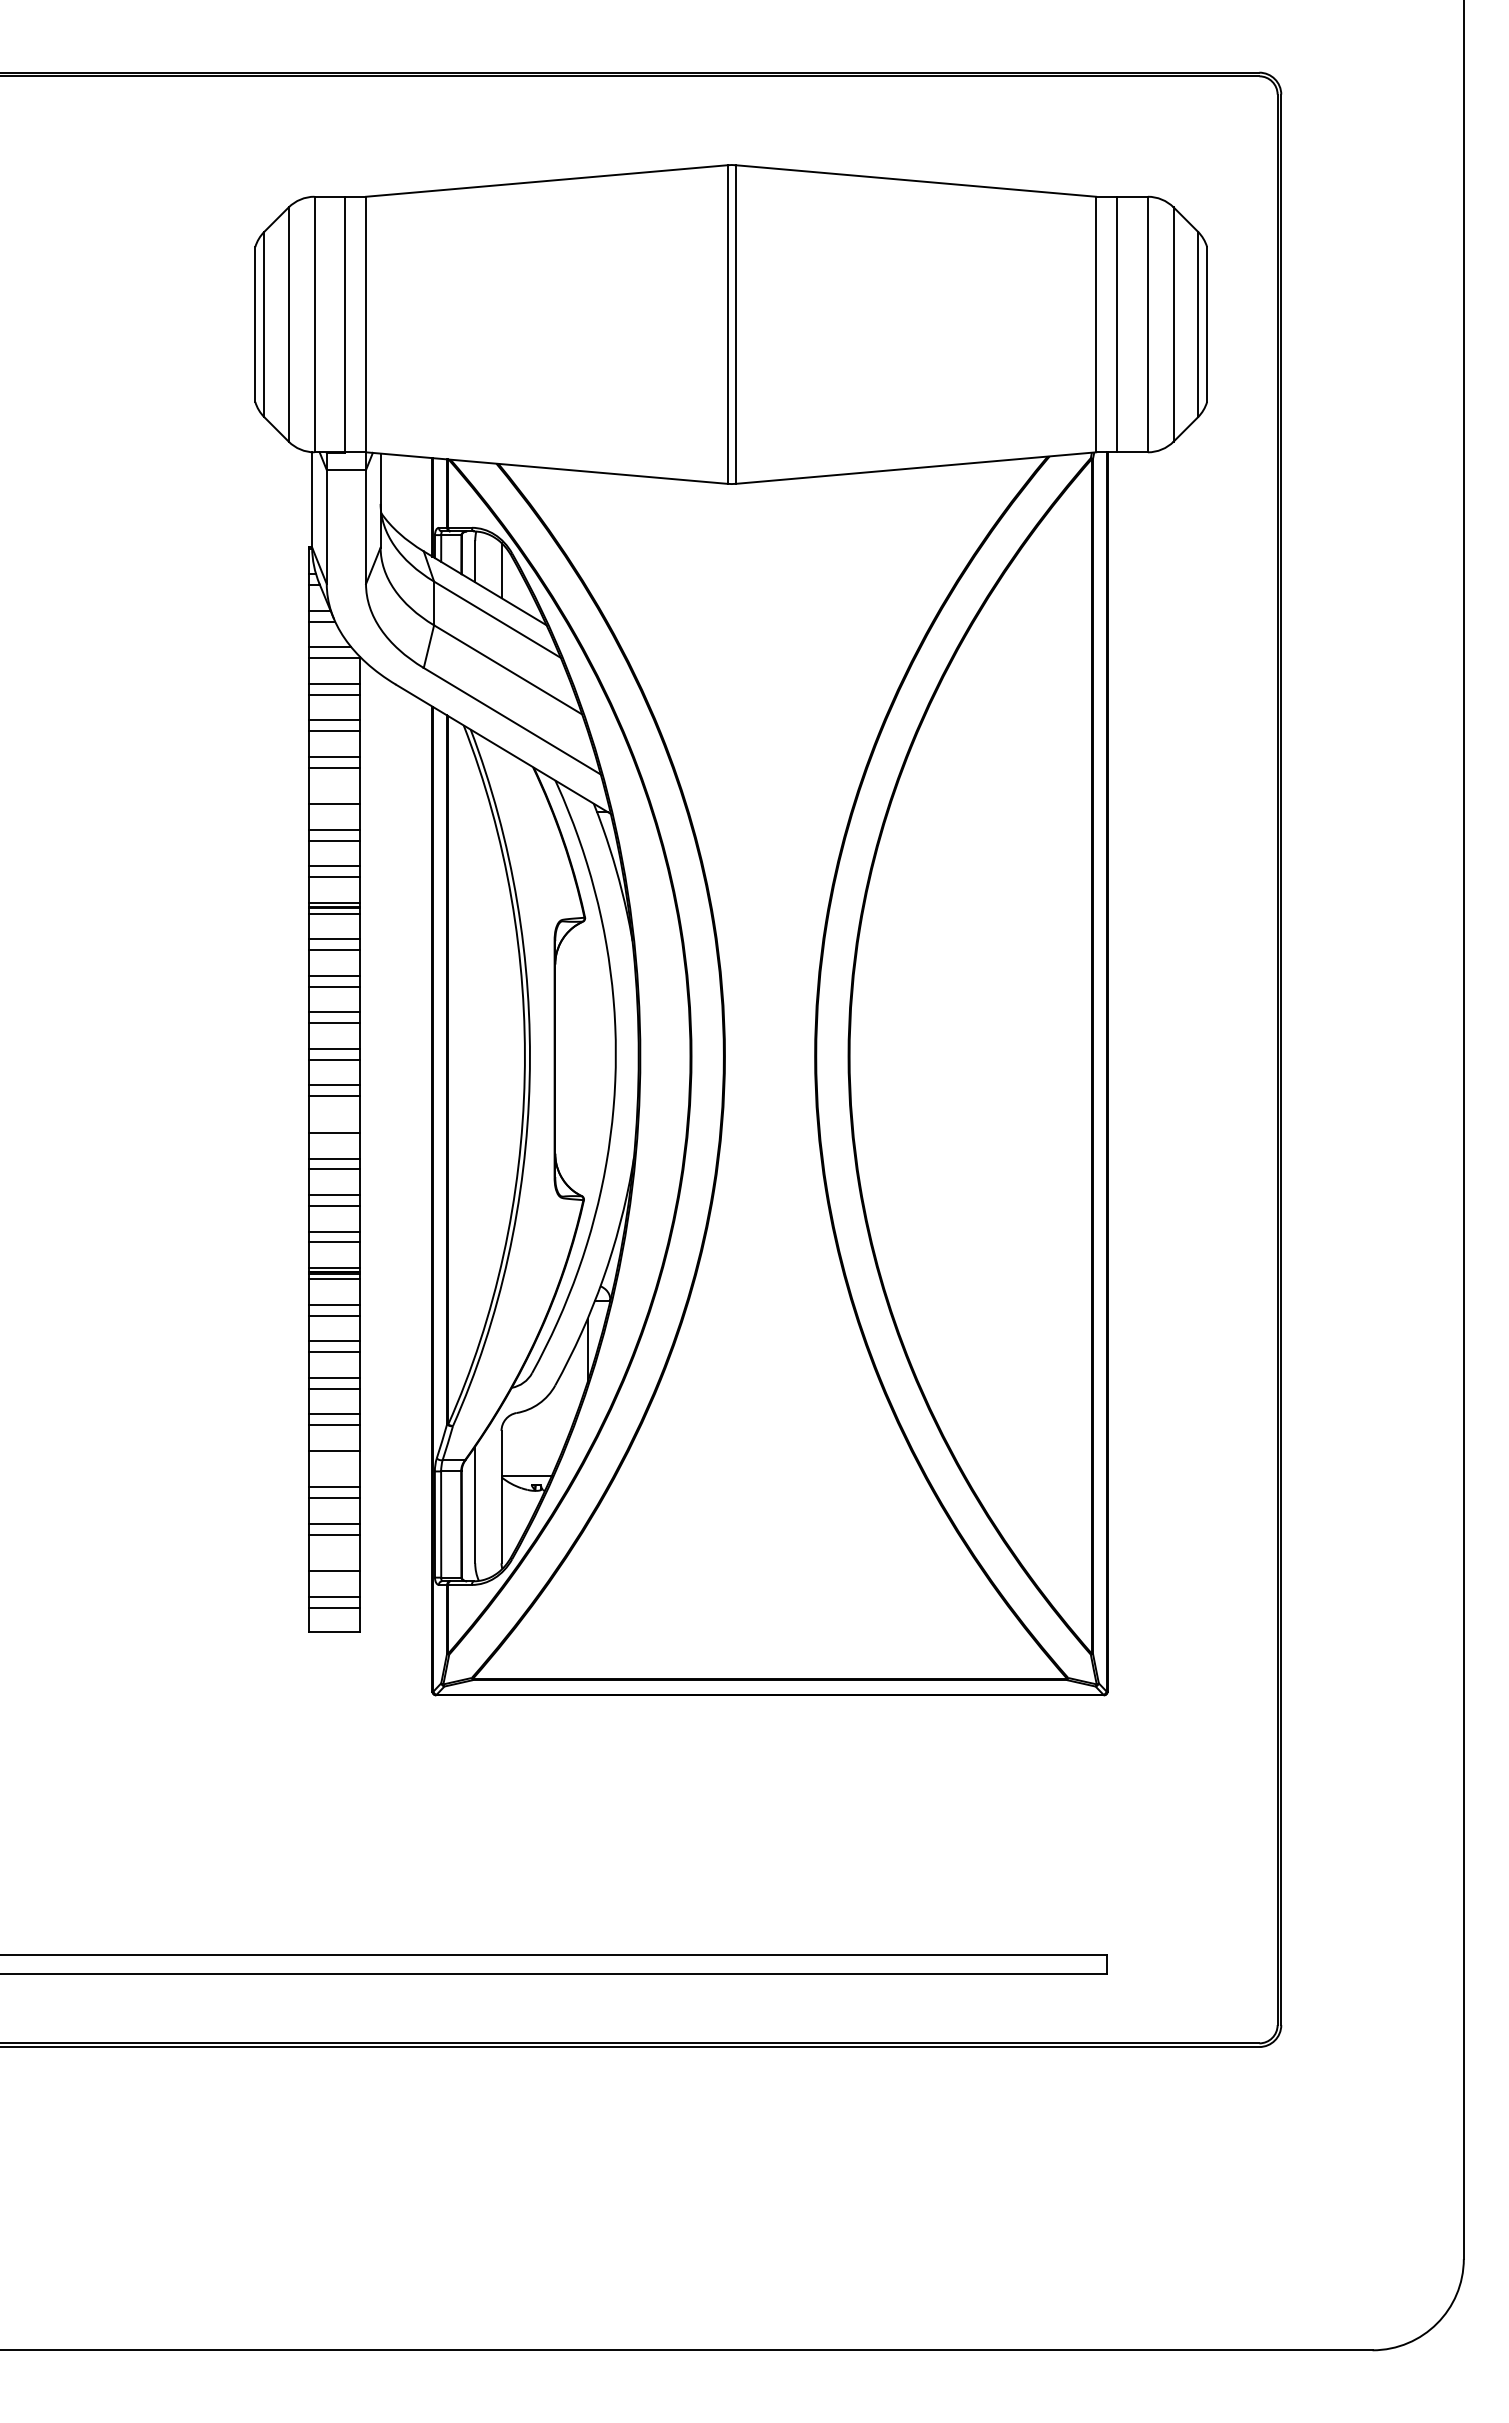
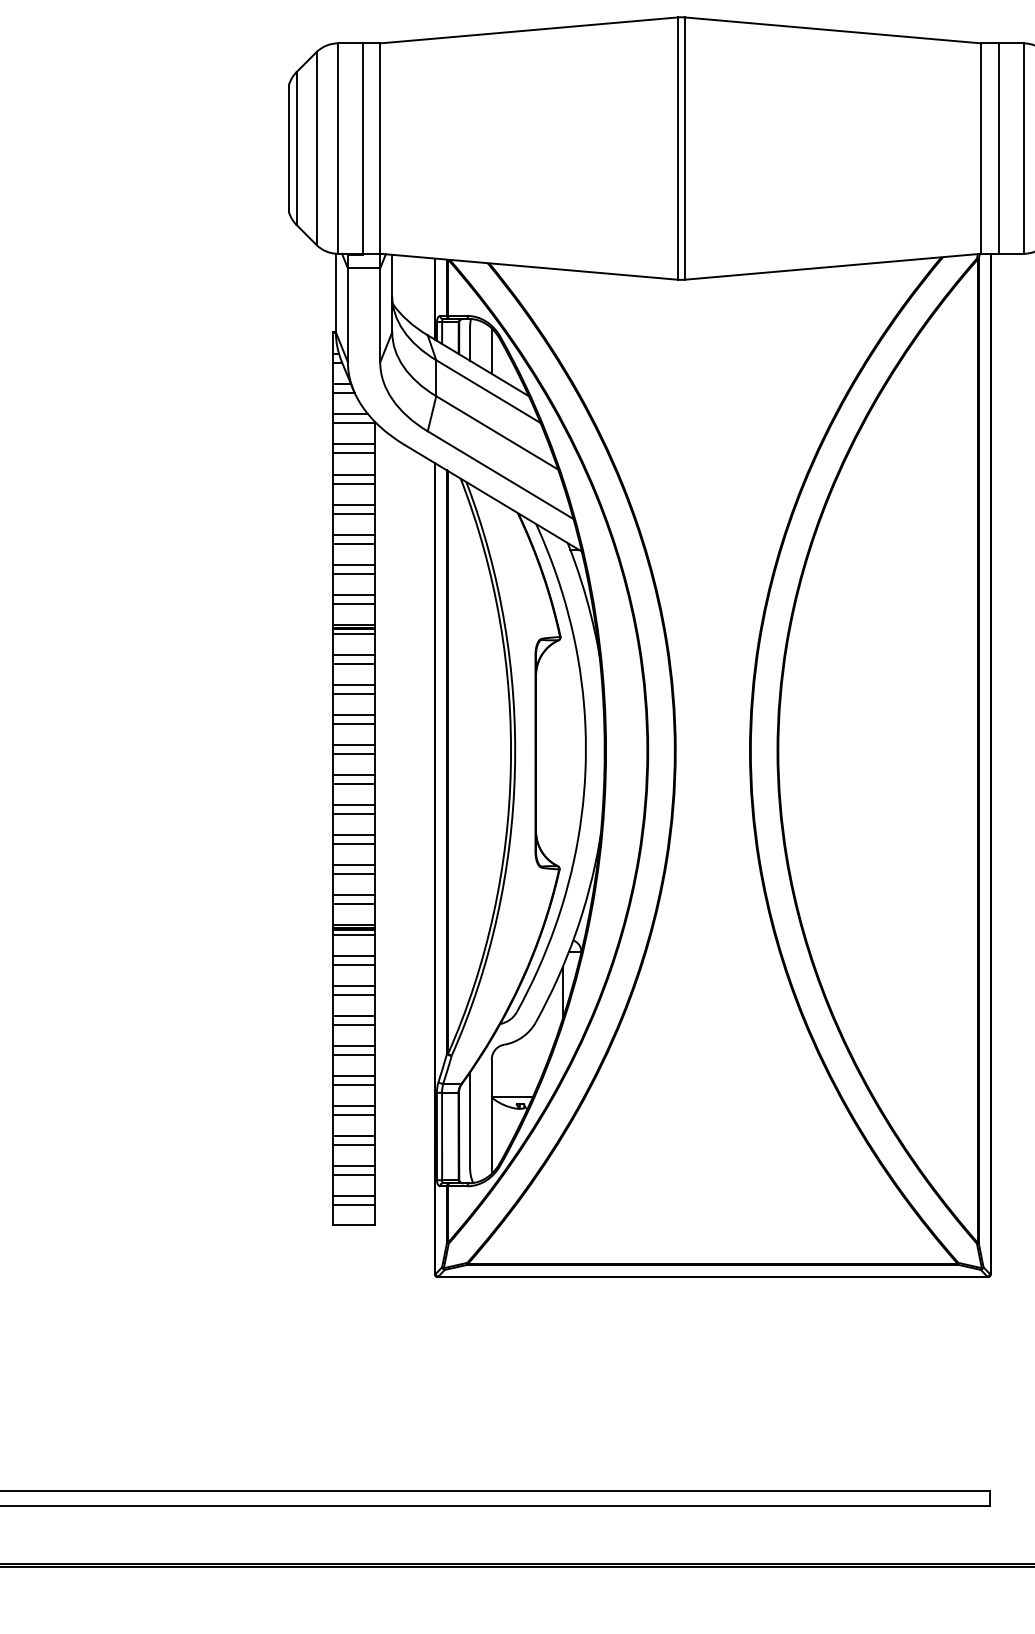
line: (334, 793) -> (354, 534), added
line: (334, 1122) -> (354, 805), added
line: (334, 1461) -> (354, 1084), added
line: (334, 1560) -> (354, 1166), added

